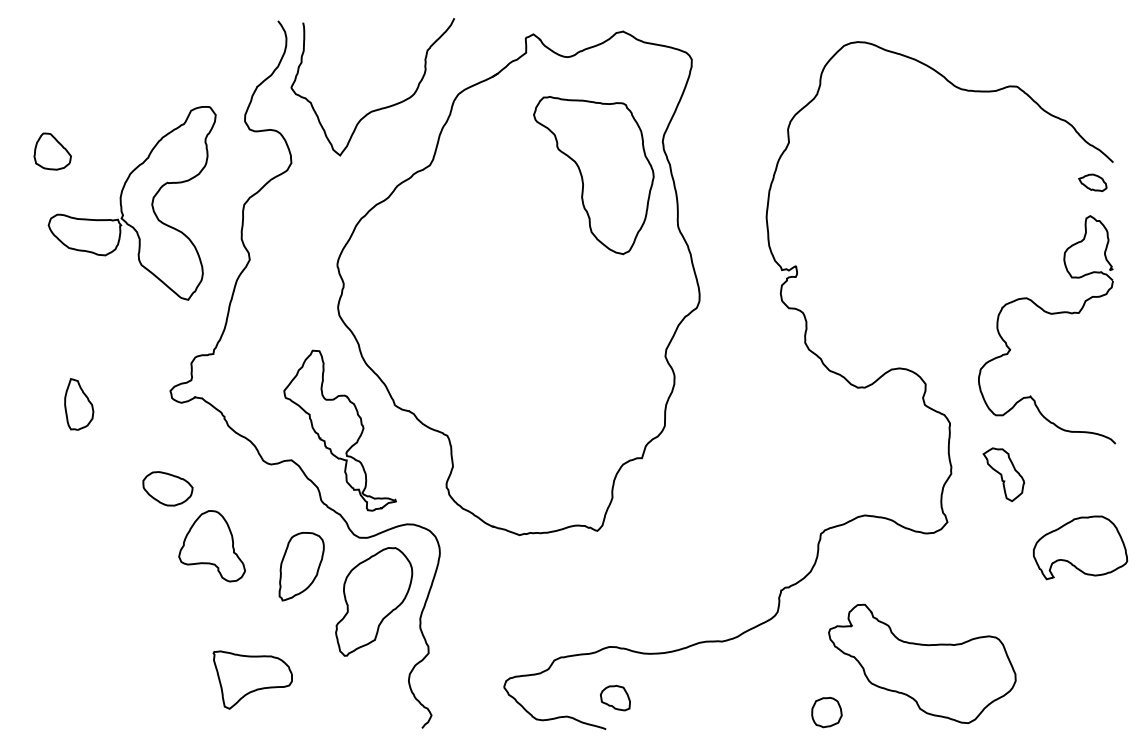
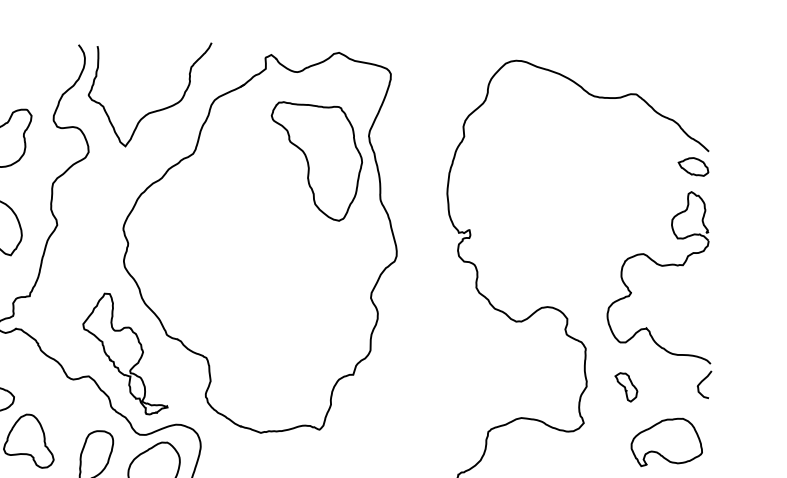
part: (1092, 182) -> (693, 166), size x1.43
curve: (1104, 467) -> (702, 381), added
part: (1003, 474) -> (626, 387), size x0.71
part: (1080, 547) -> (666, 442), moved

